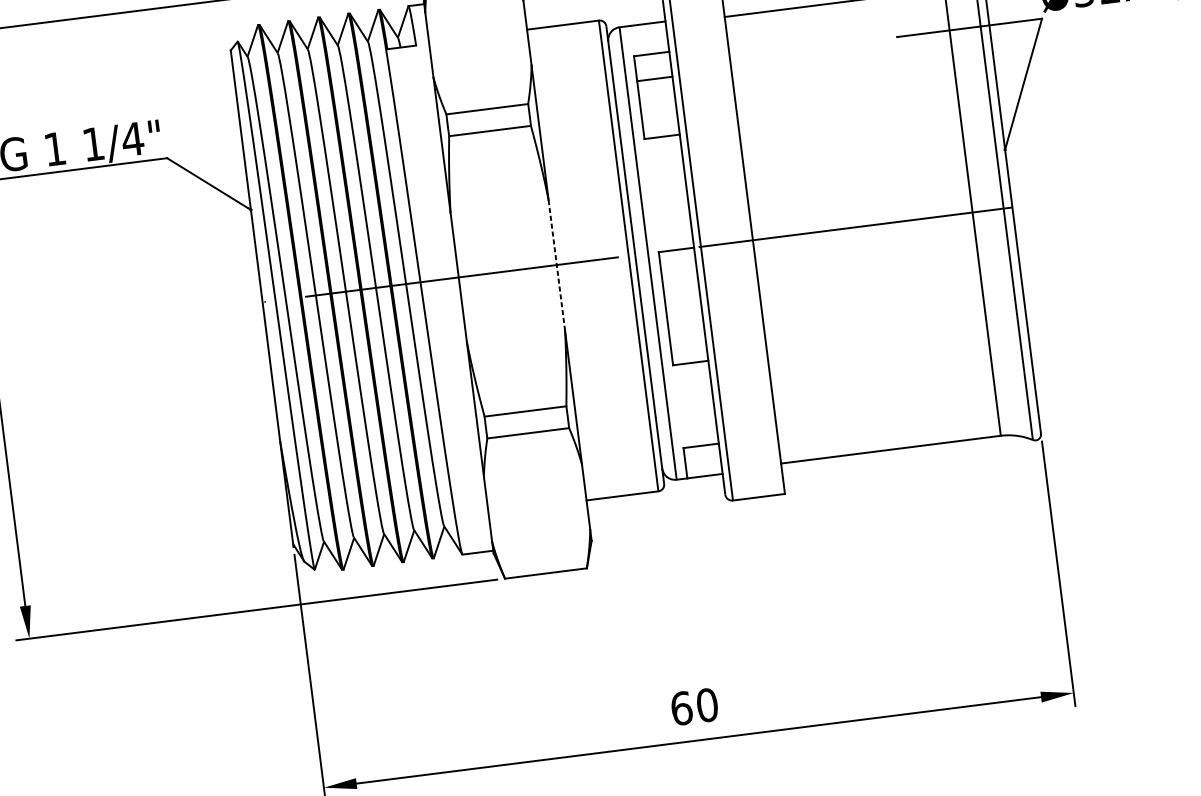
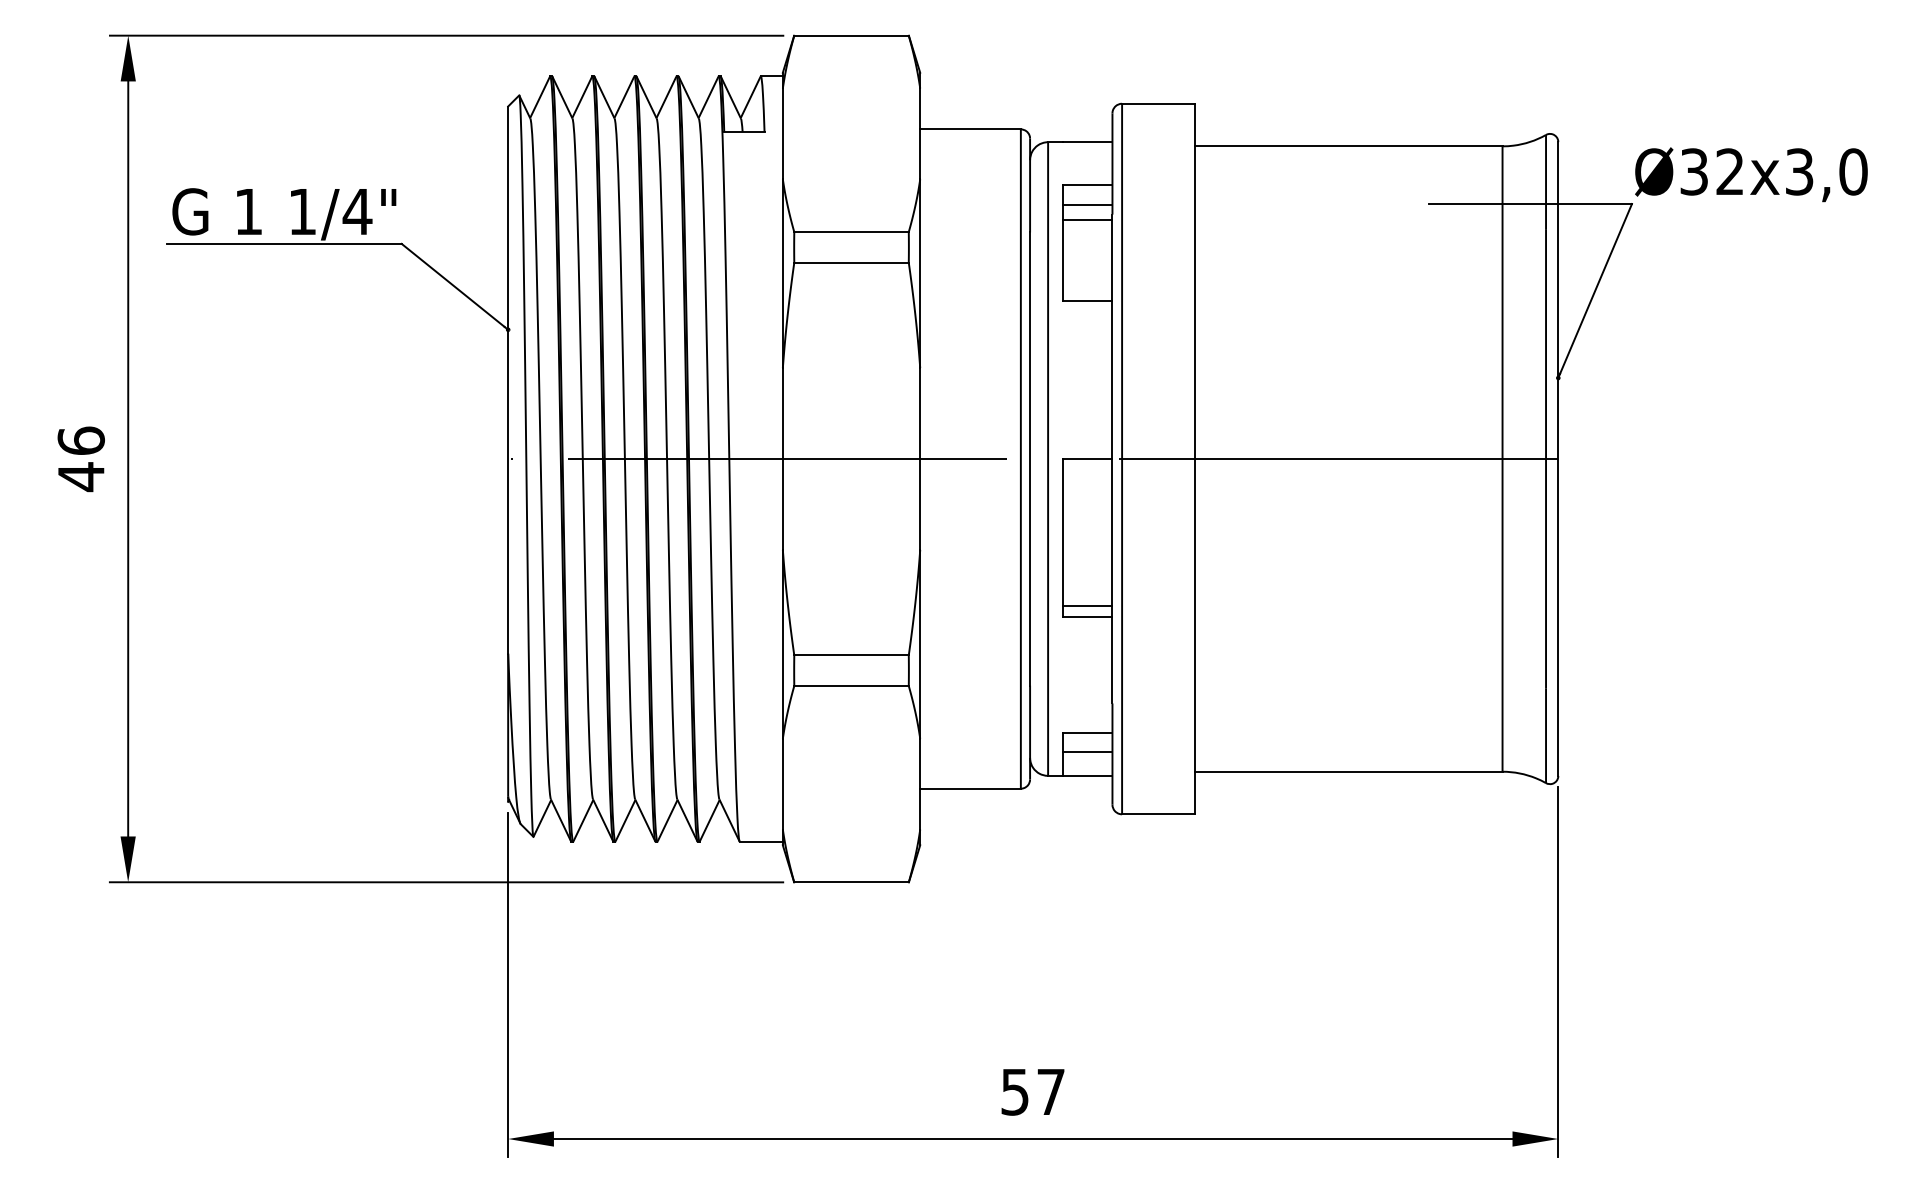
line: (653, 68) -> (1087, 205), added
line: (557, 265) -> (920, 459), dashed -> solid
line: (689, 354) -> (1087, 605), added
line: (702, 459) -> (1087, 752), added
text: (694, 706) -> (1033, 1091), 60 -> 57

